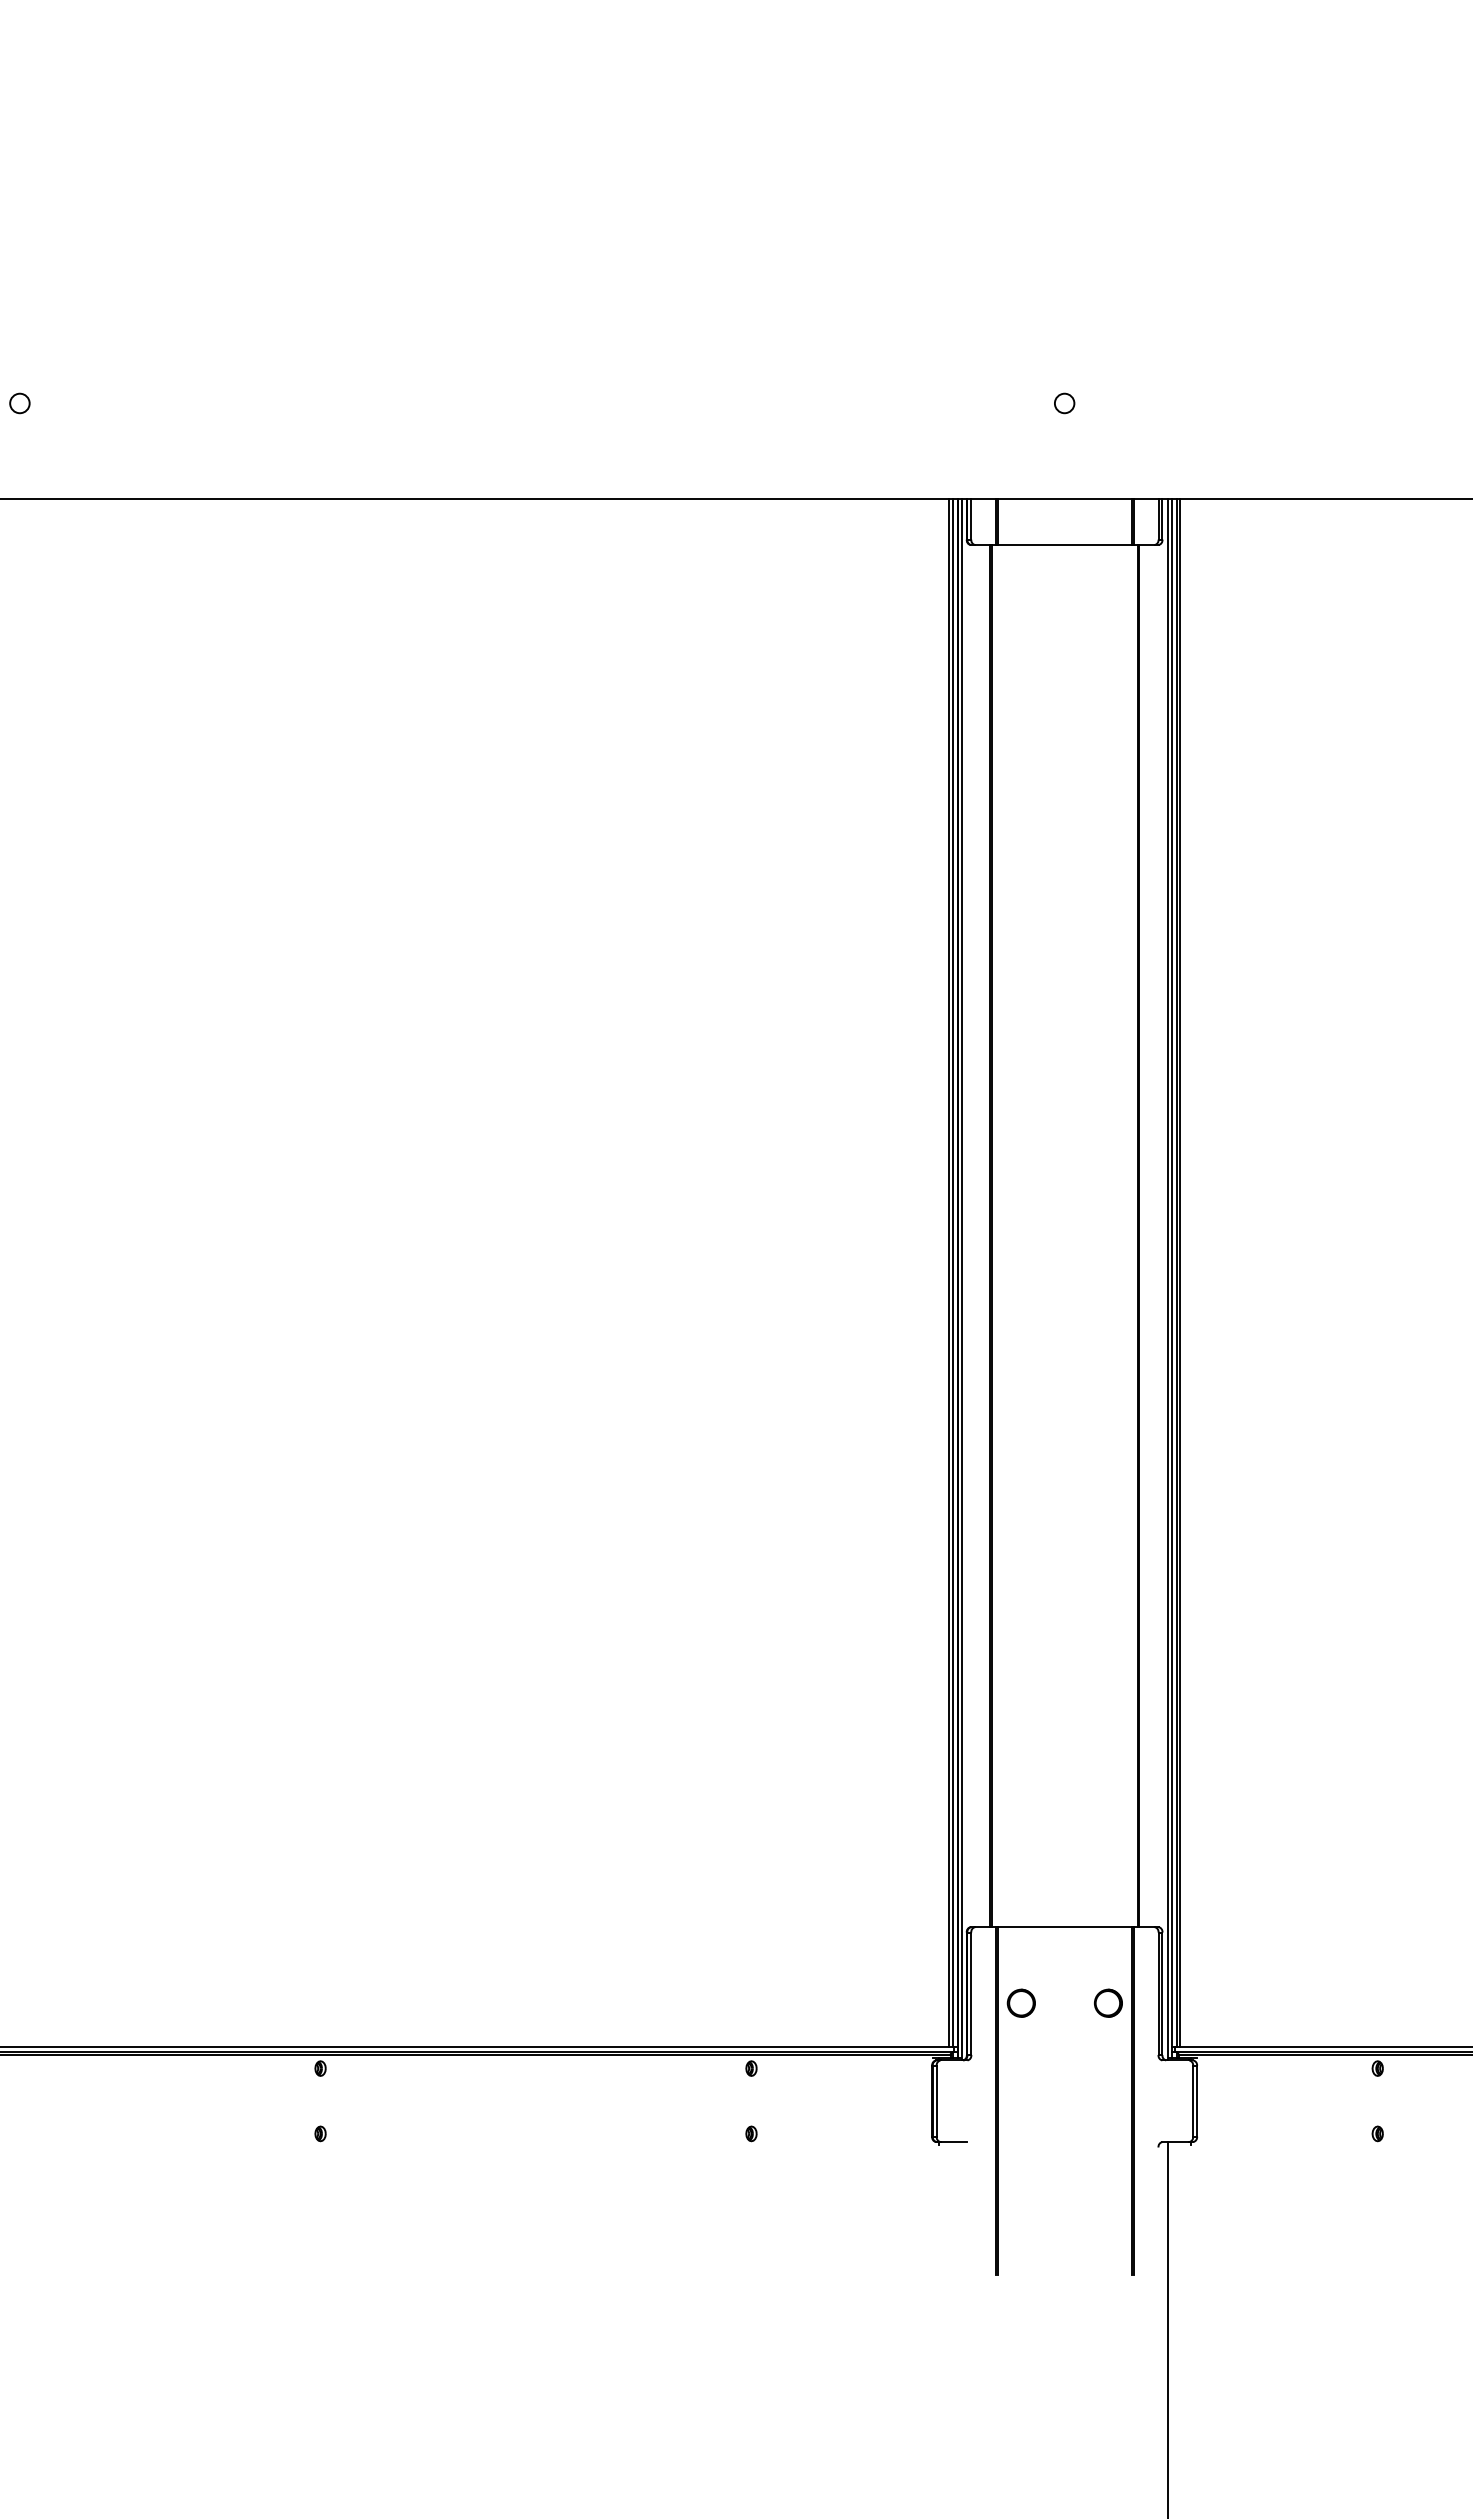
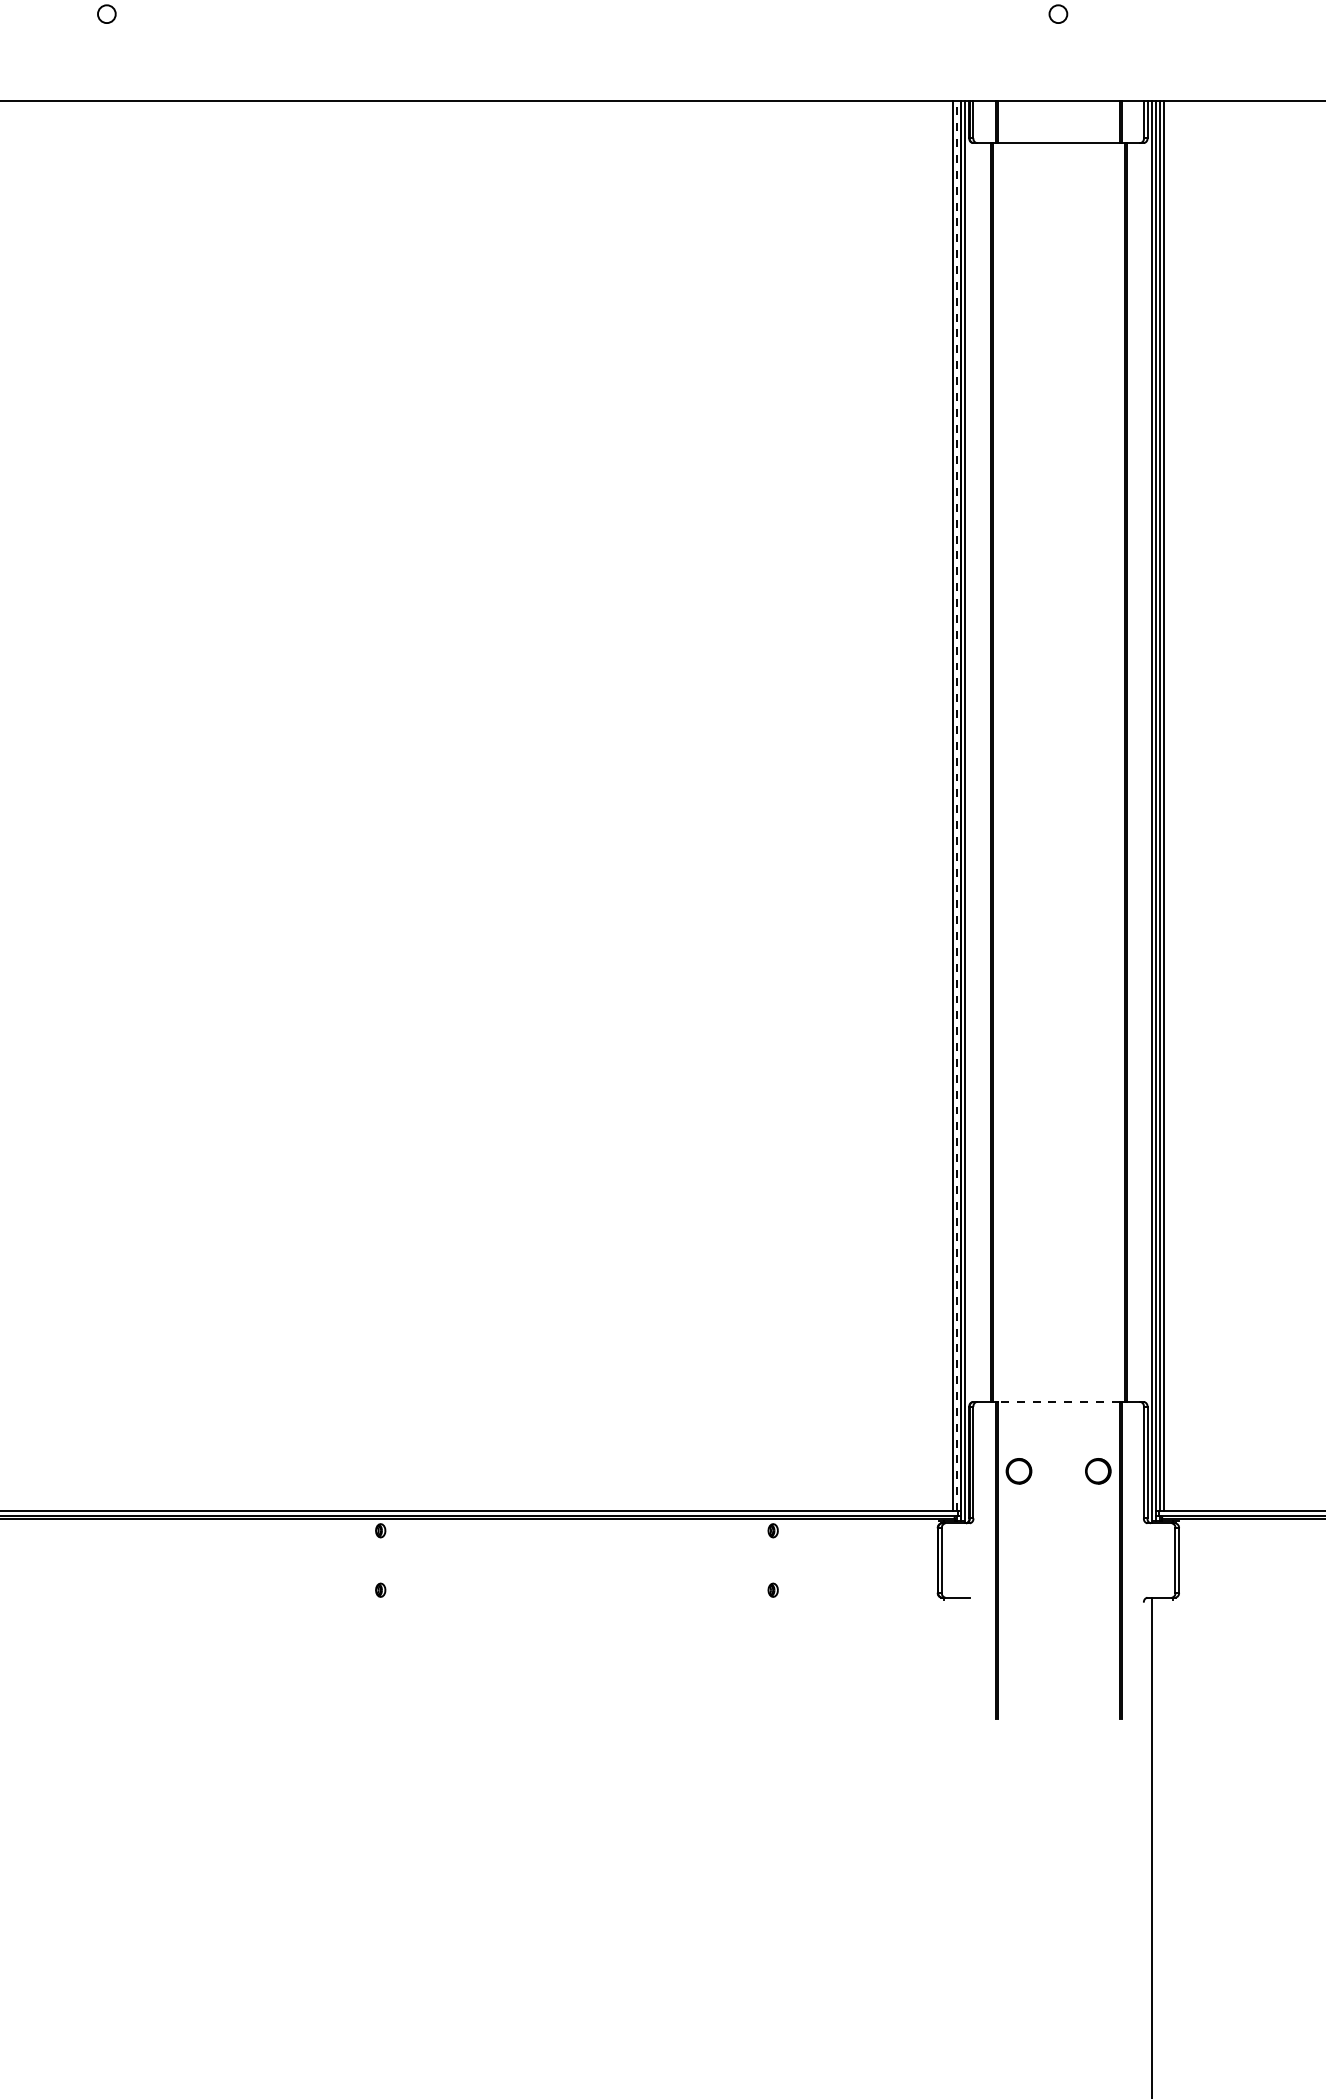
line: (953, 1272) -> (957, 805), solid -> dashed
line: (1064, 1927) -> (1058, 1402), solid -> dashed

